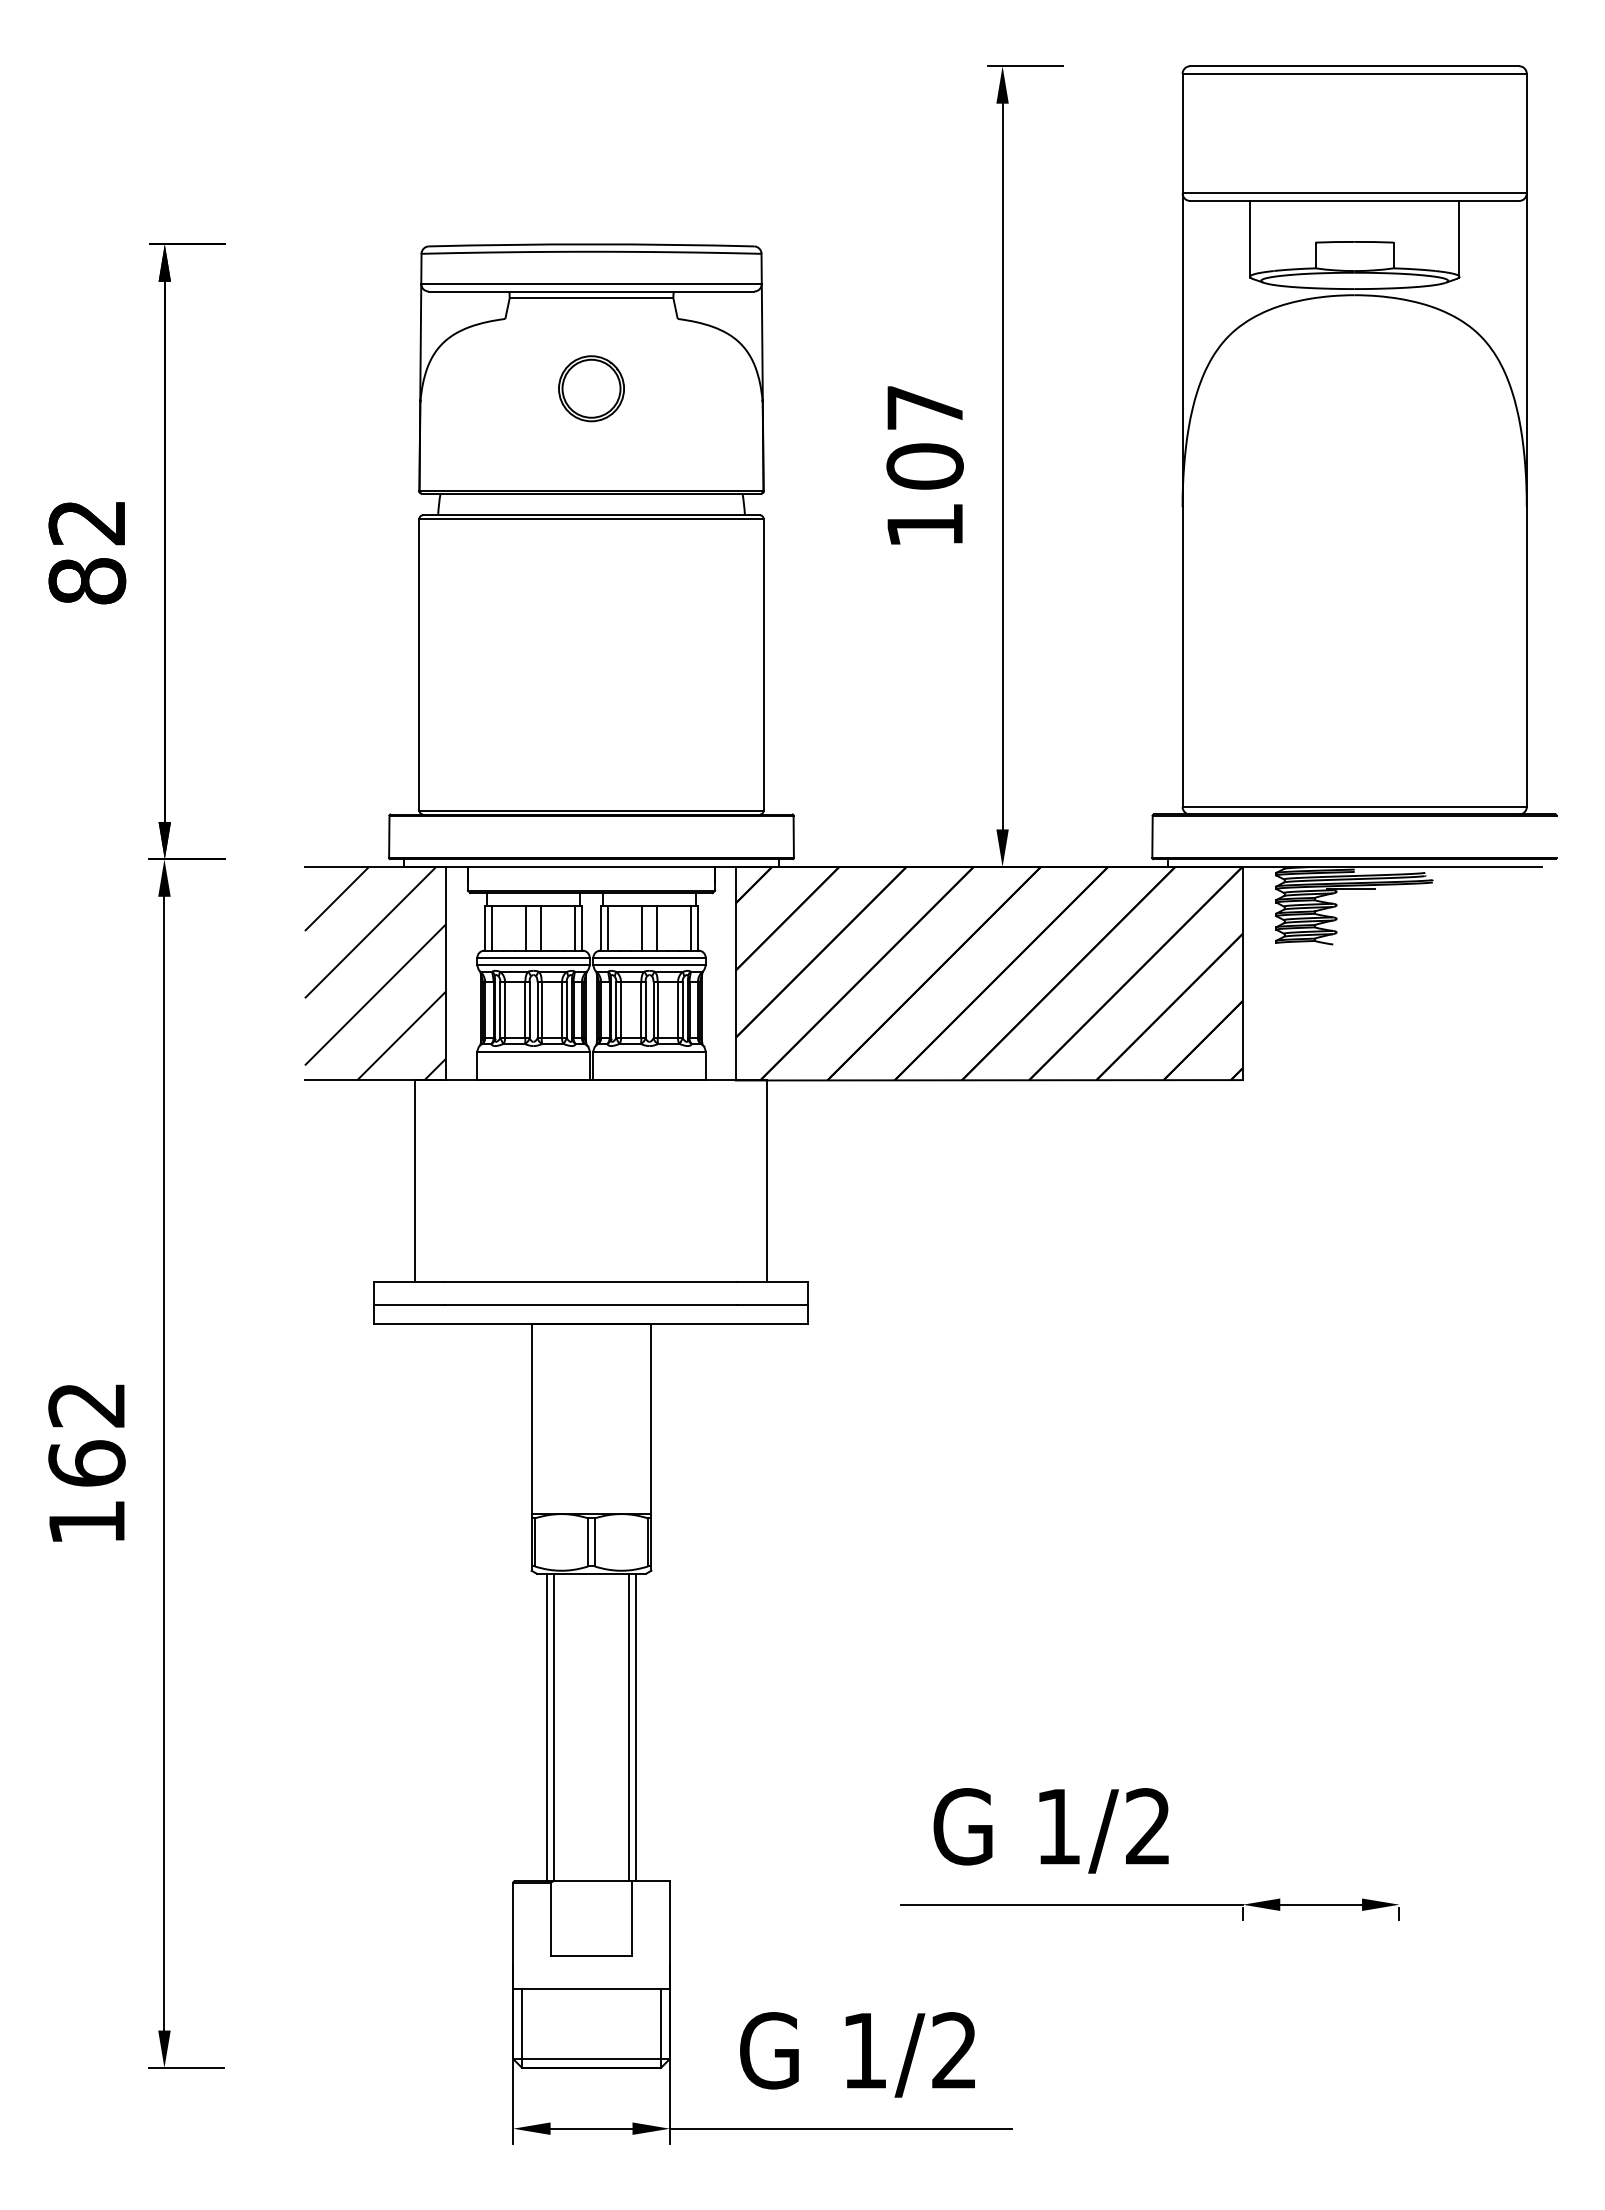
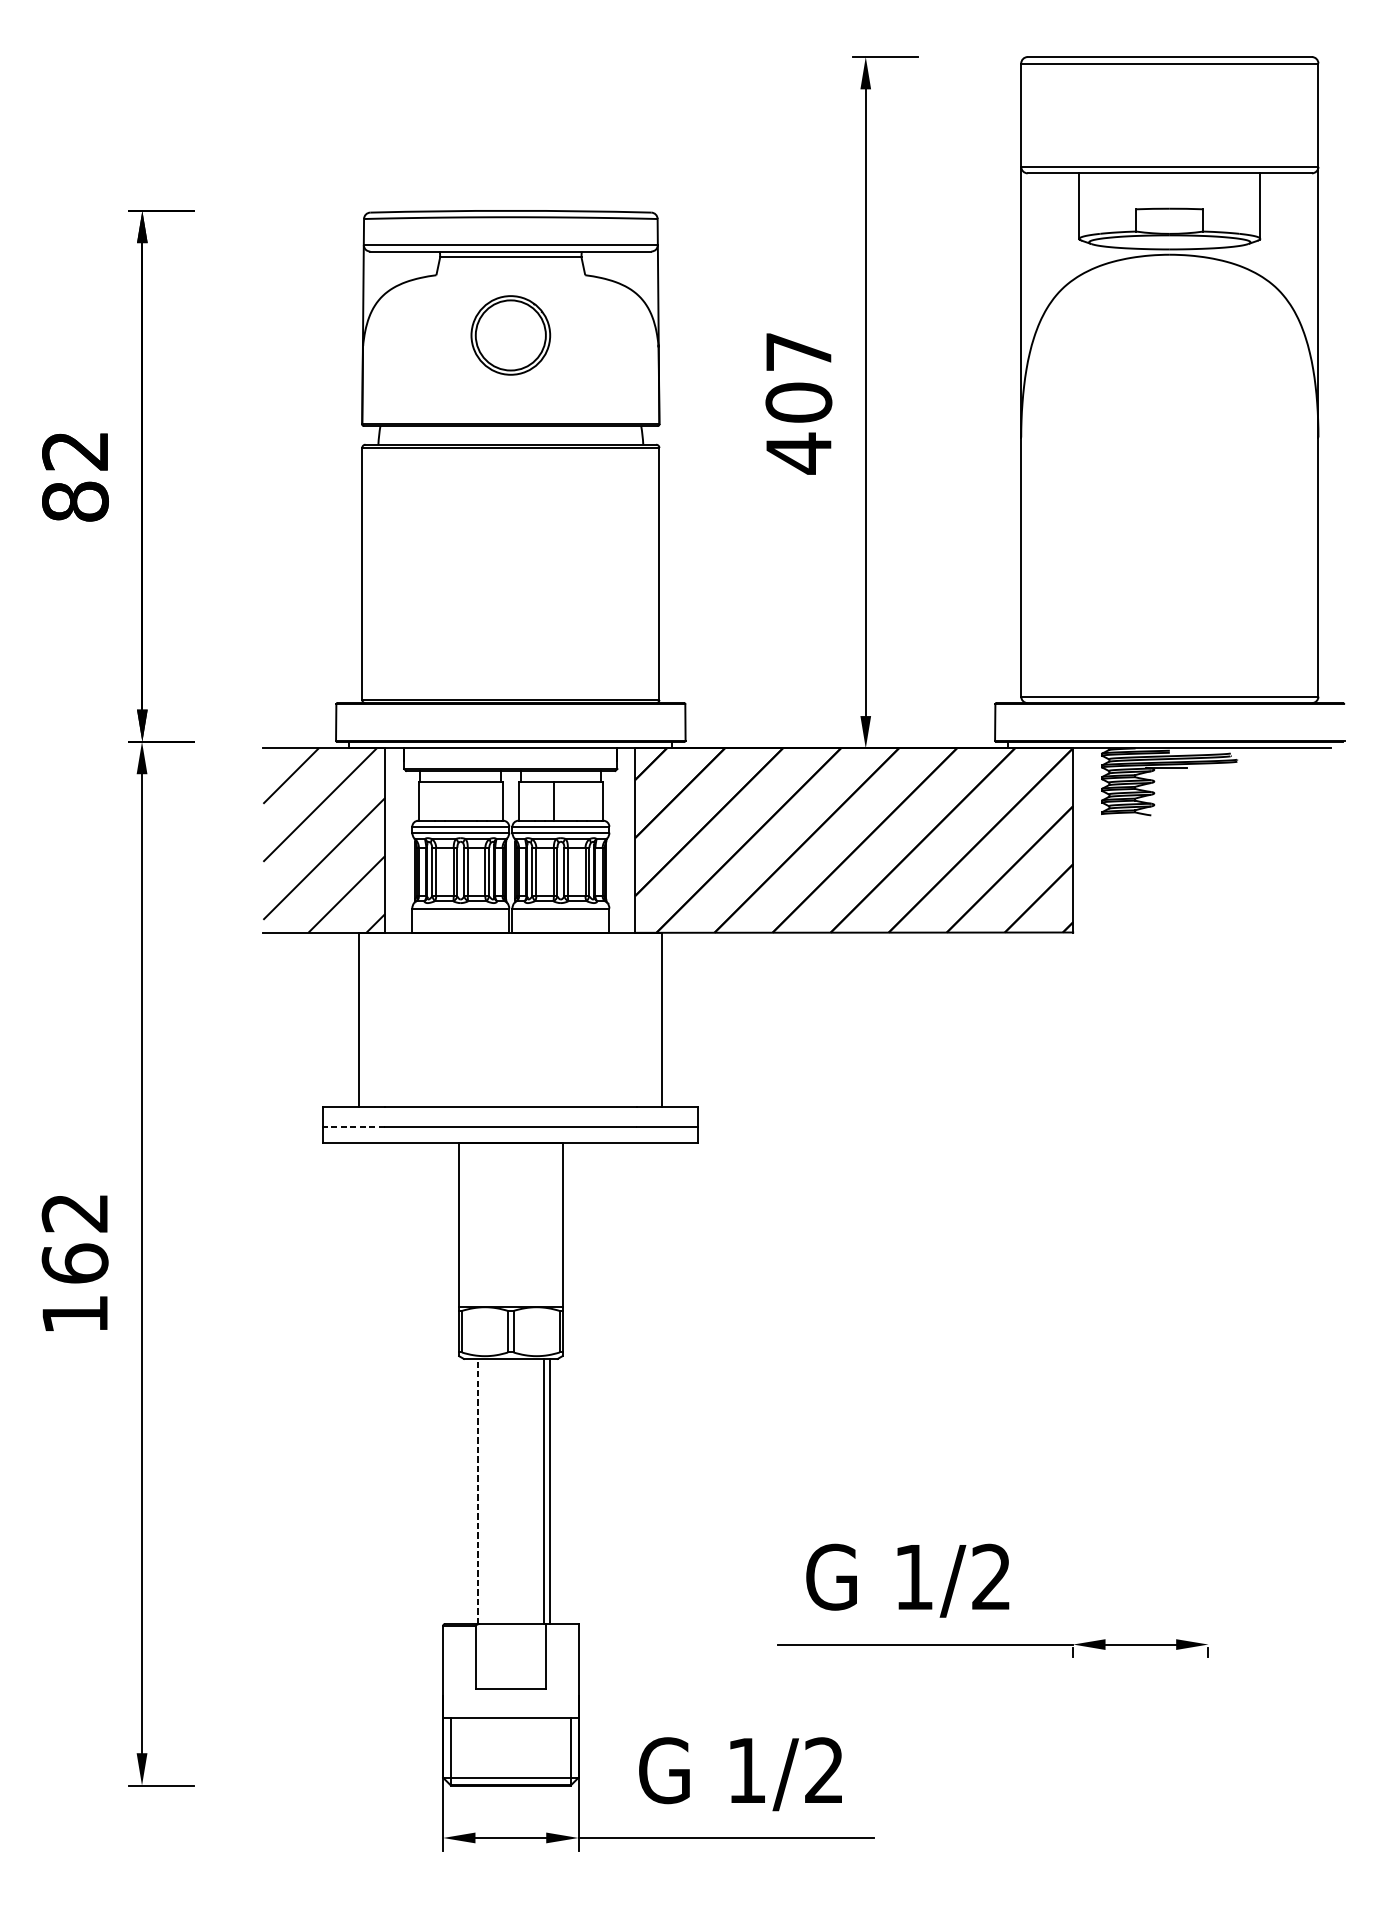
part: (591, 388) -> (510, 335), size x1.4
text: (924, 525) -> (798, 453), 107 -> 407
line: (492, 927) -> (425, 800), removed
line: (526, 927) -> (454, 800), removed
line: (541, 927) -> (467, 800), removed
line: (574, 927) -> (496, 800), removed
line: (608, 927) -> (525, 800), removed
line: (656, 927) -> (566, 800), removed
line: (690, 927) -> (596, 800), removed
line: (409, 1304) -> (353, 1126), solid -> dashed
line: (546, 1726) -> (471, 1490), removed
line: (553, 1726) -> (477, 1490), solid -> dashed

